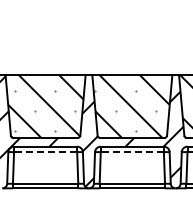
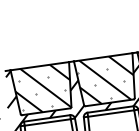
line: (45, 152) -> (47, 122), dashed -> solid
line: (132, 152) -> (111, 113), dashed -> solid

